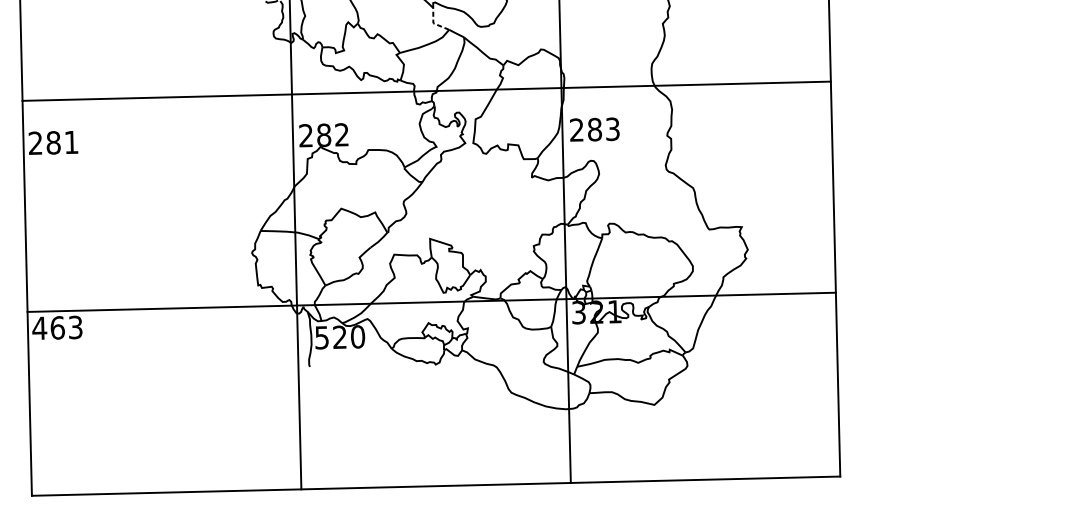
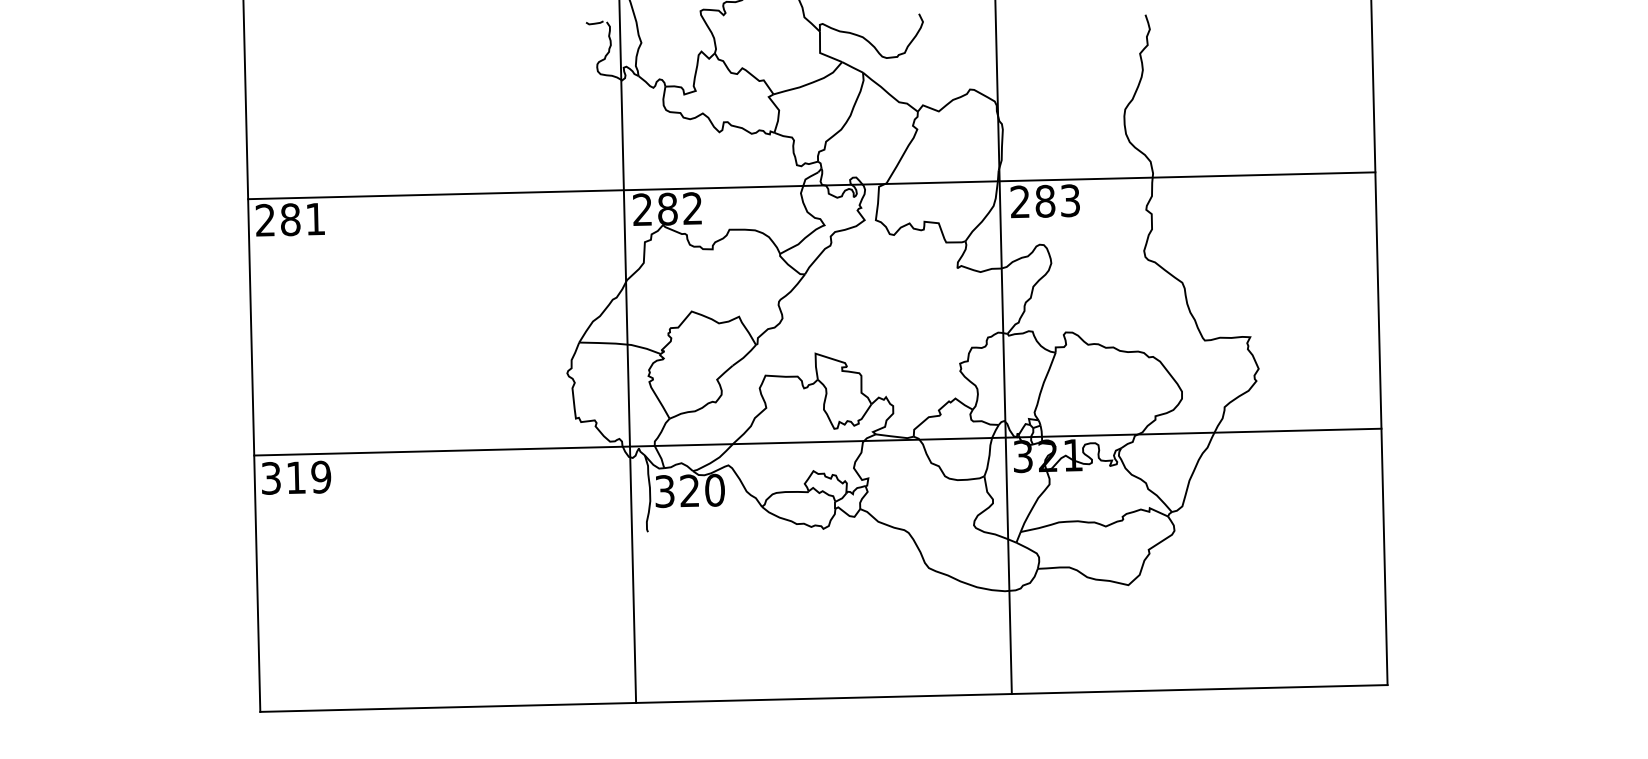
line: (433, 23) -> (820, 53), dashed -> solid
line: (426, 91) -> (811, 185), moved
text: (57, 327) -> (295, 477), 463 -> 319
text: (322, 337) -> (665, 491), 520 -> 320

